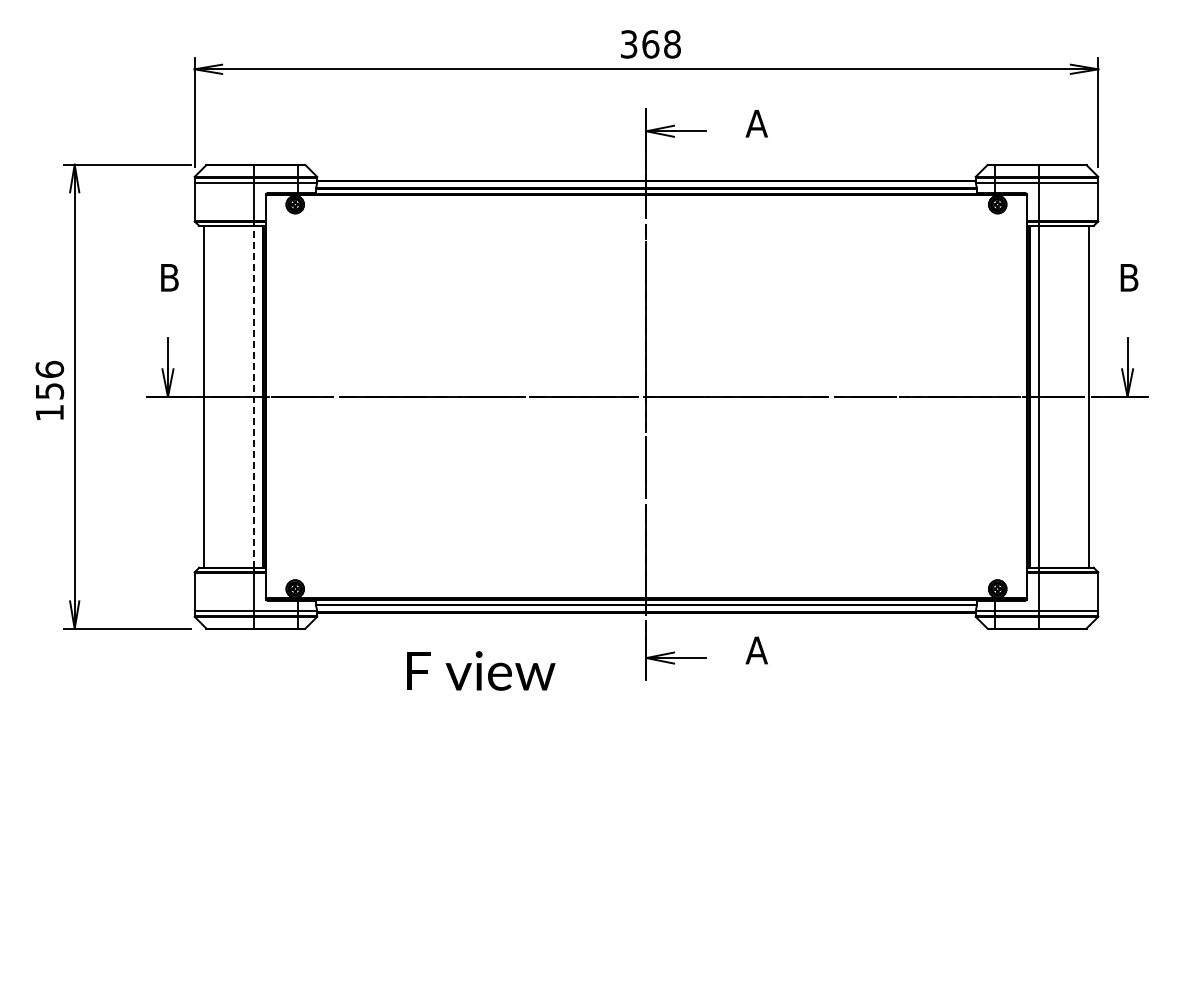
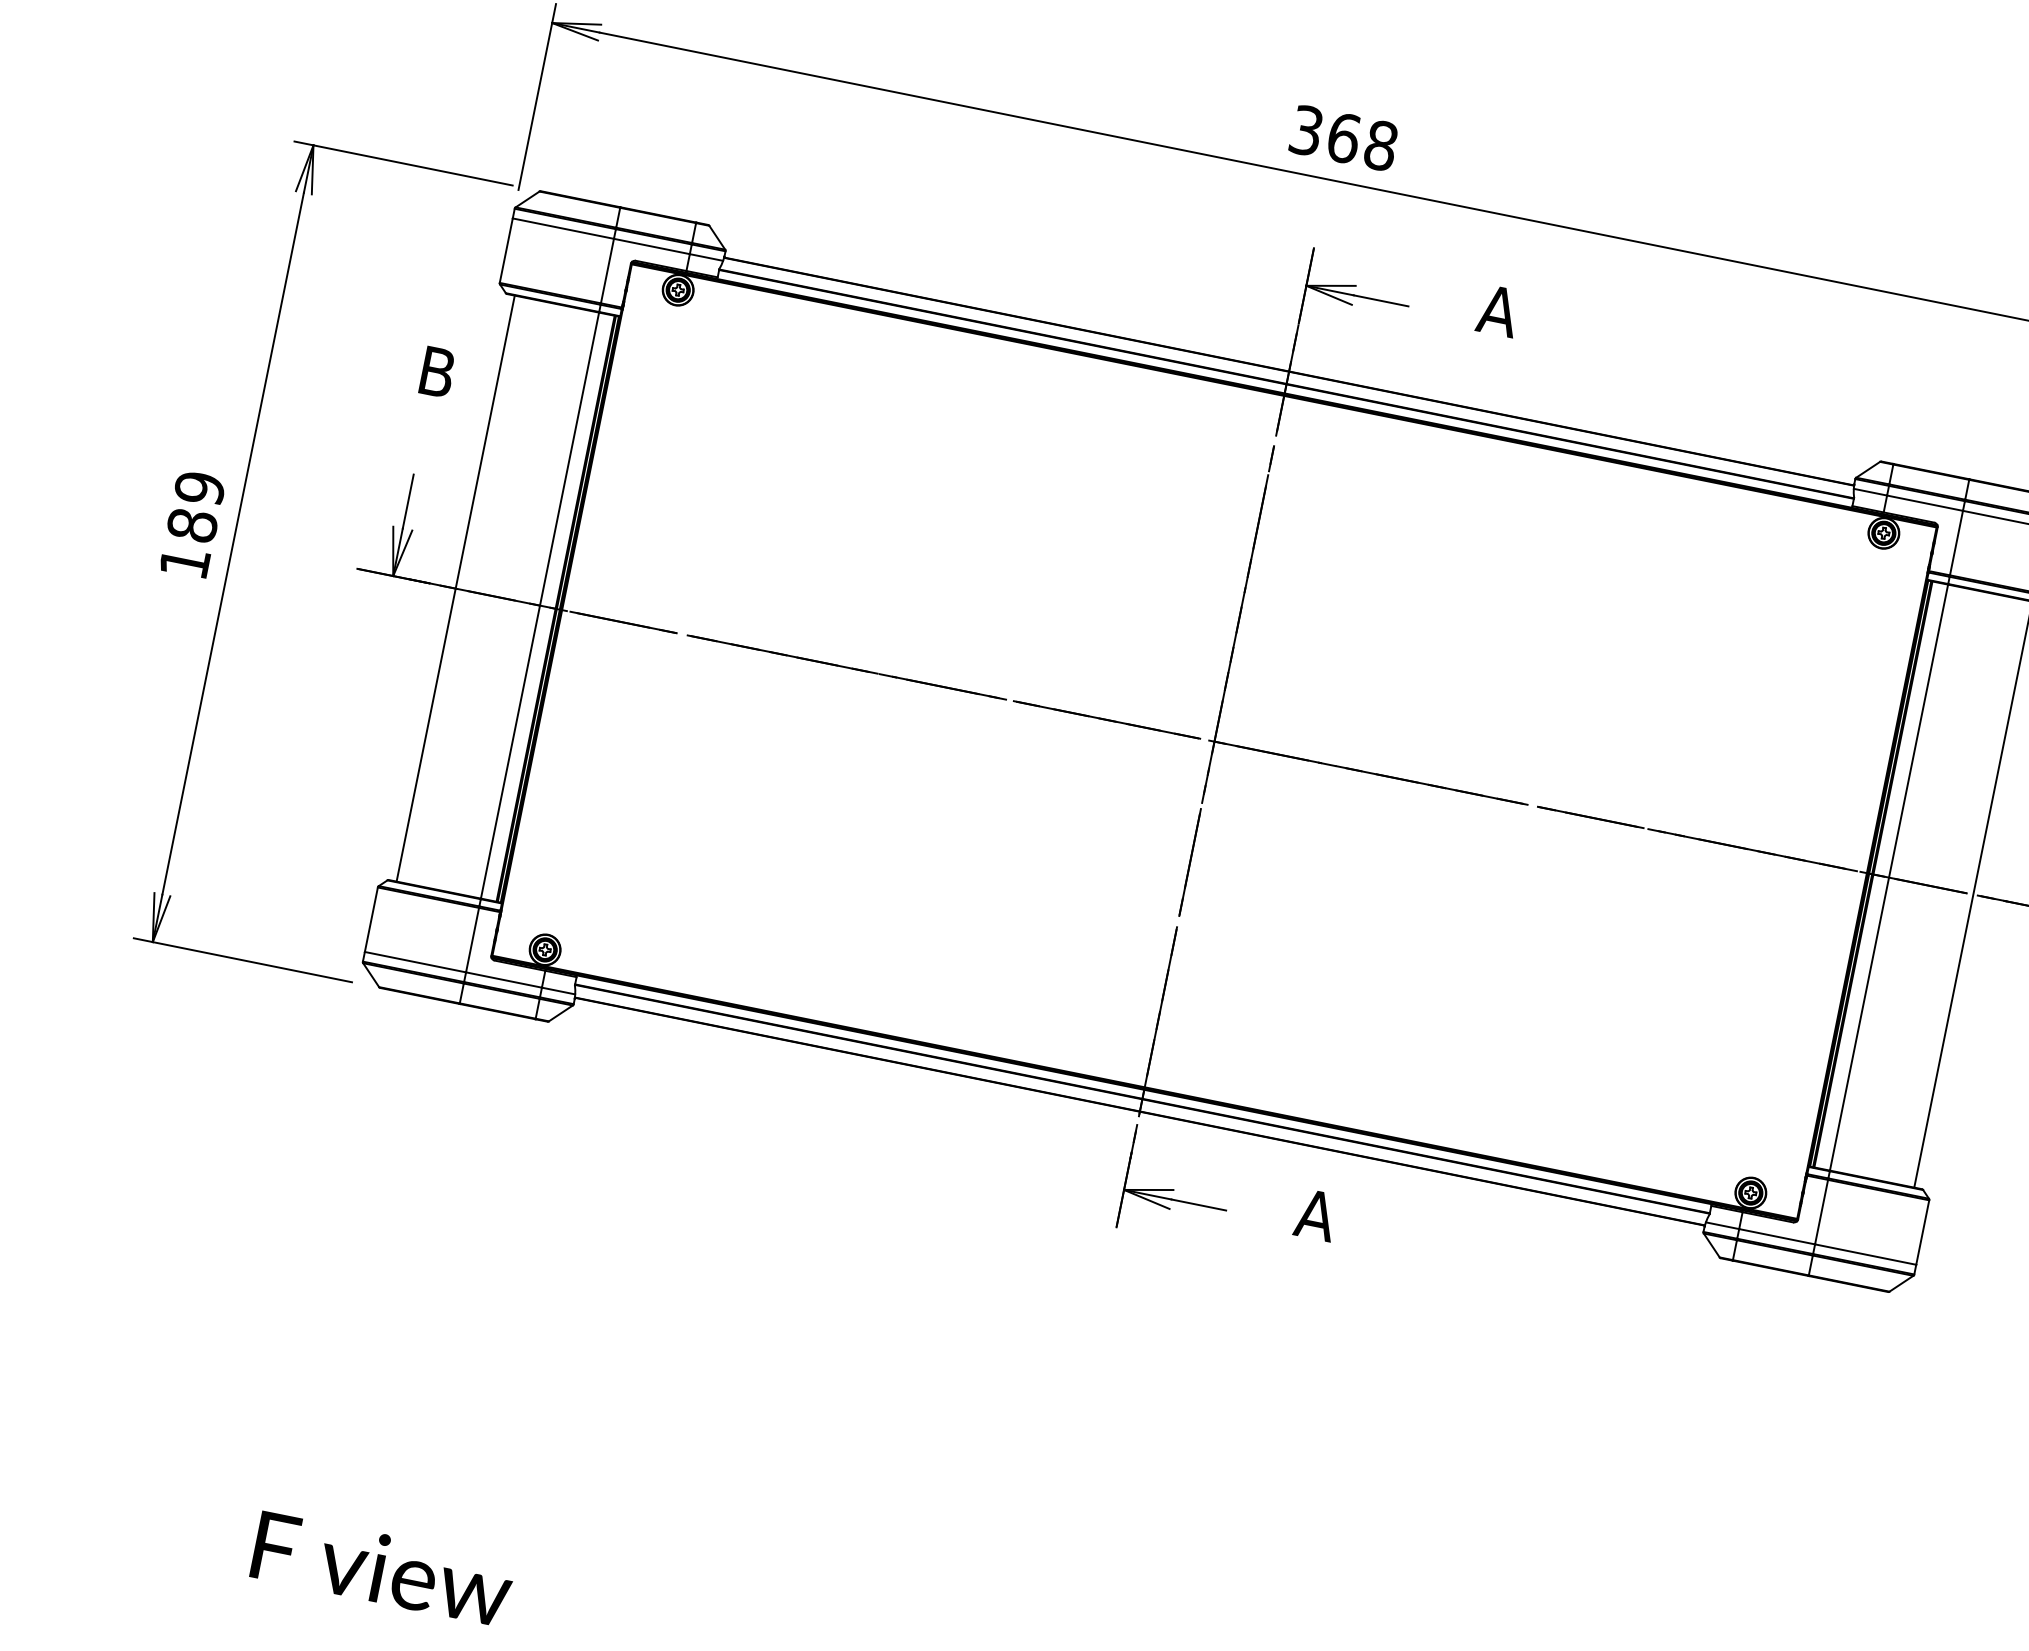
text: (49, 379) -> (195, 505), 156 -> 189
line: (253, 396) -> (540, 605), dashed -> solid
text: (481, 670) -> (383, 1568), moved

